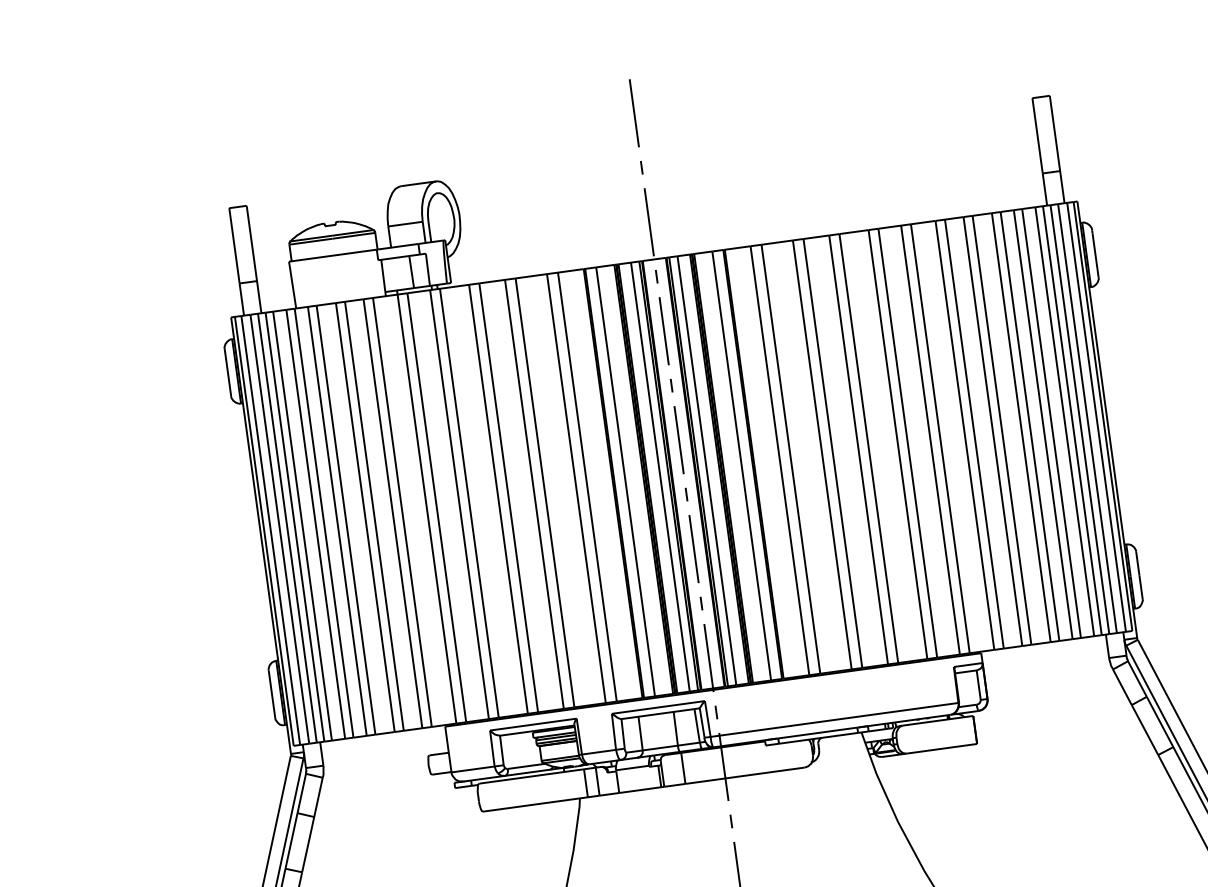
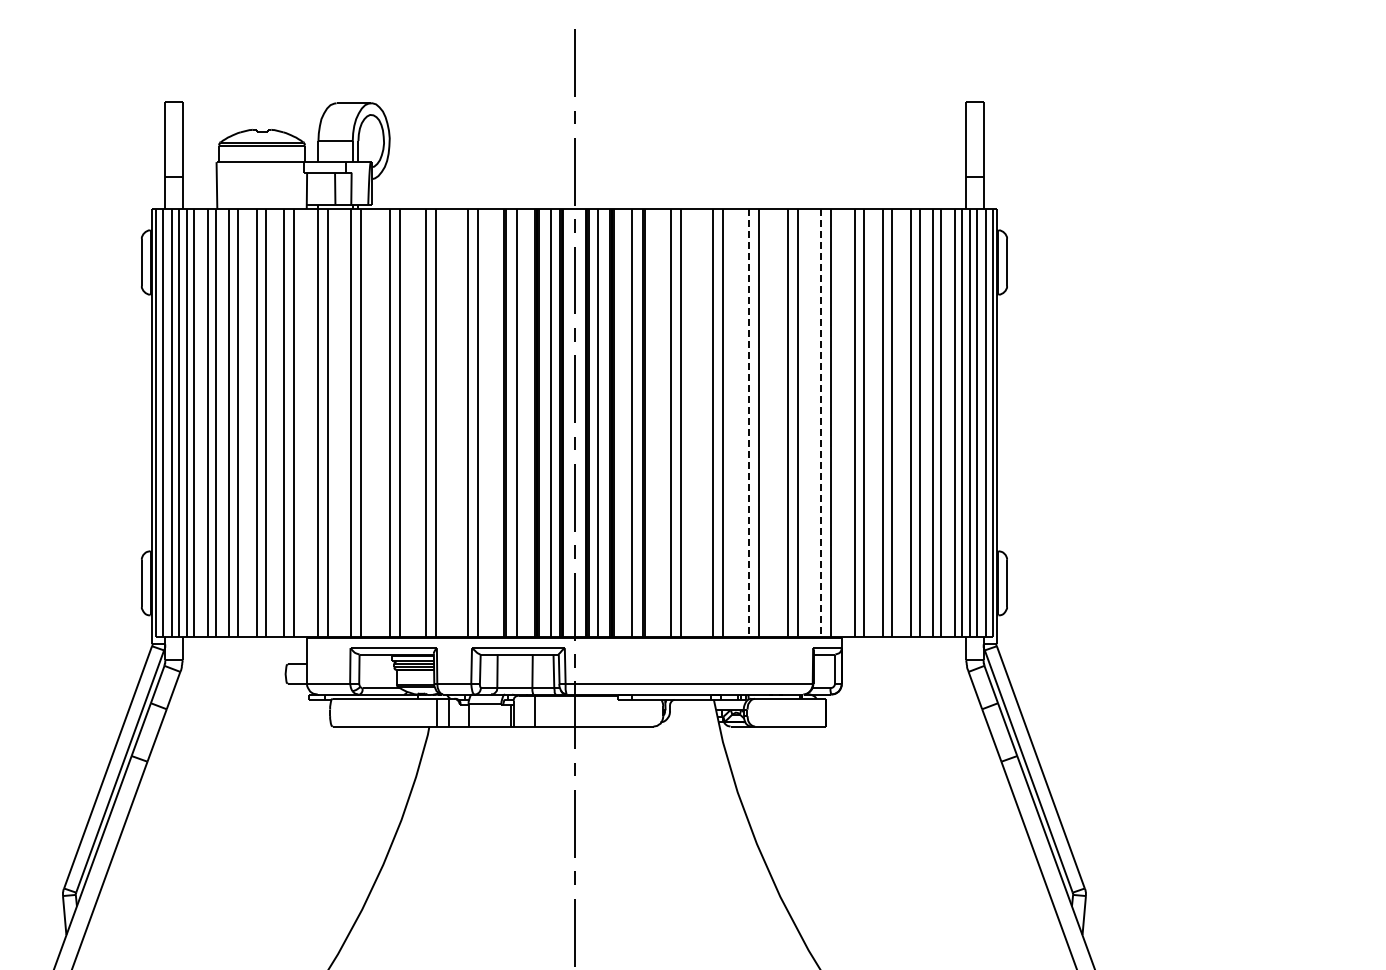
line: (930, 439) -> (820, 422), solid -> dashed
line: (858, 449) -> (748, 422), solid -> dashed

